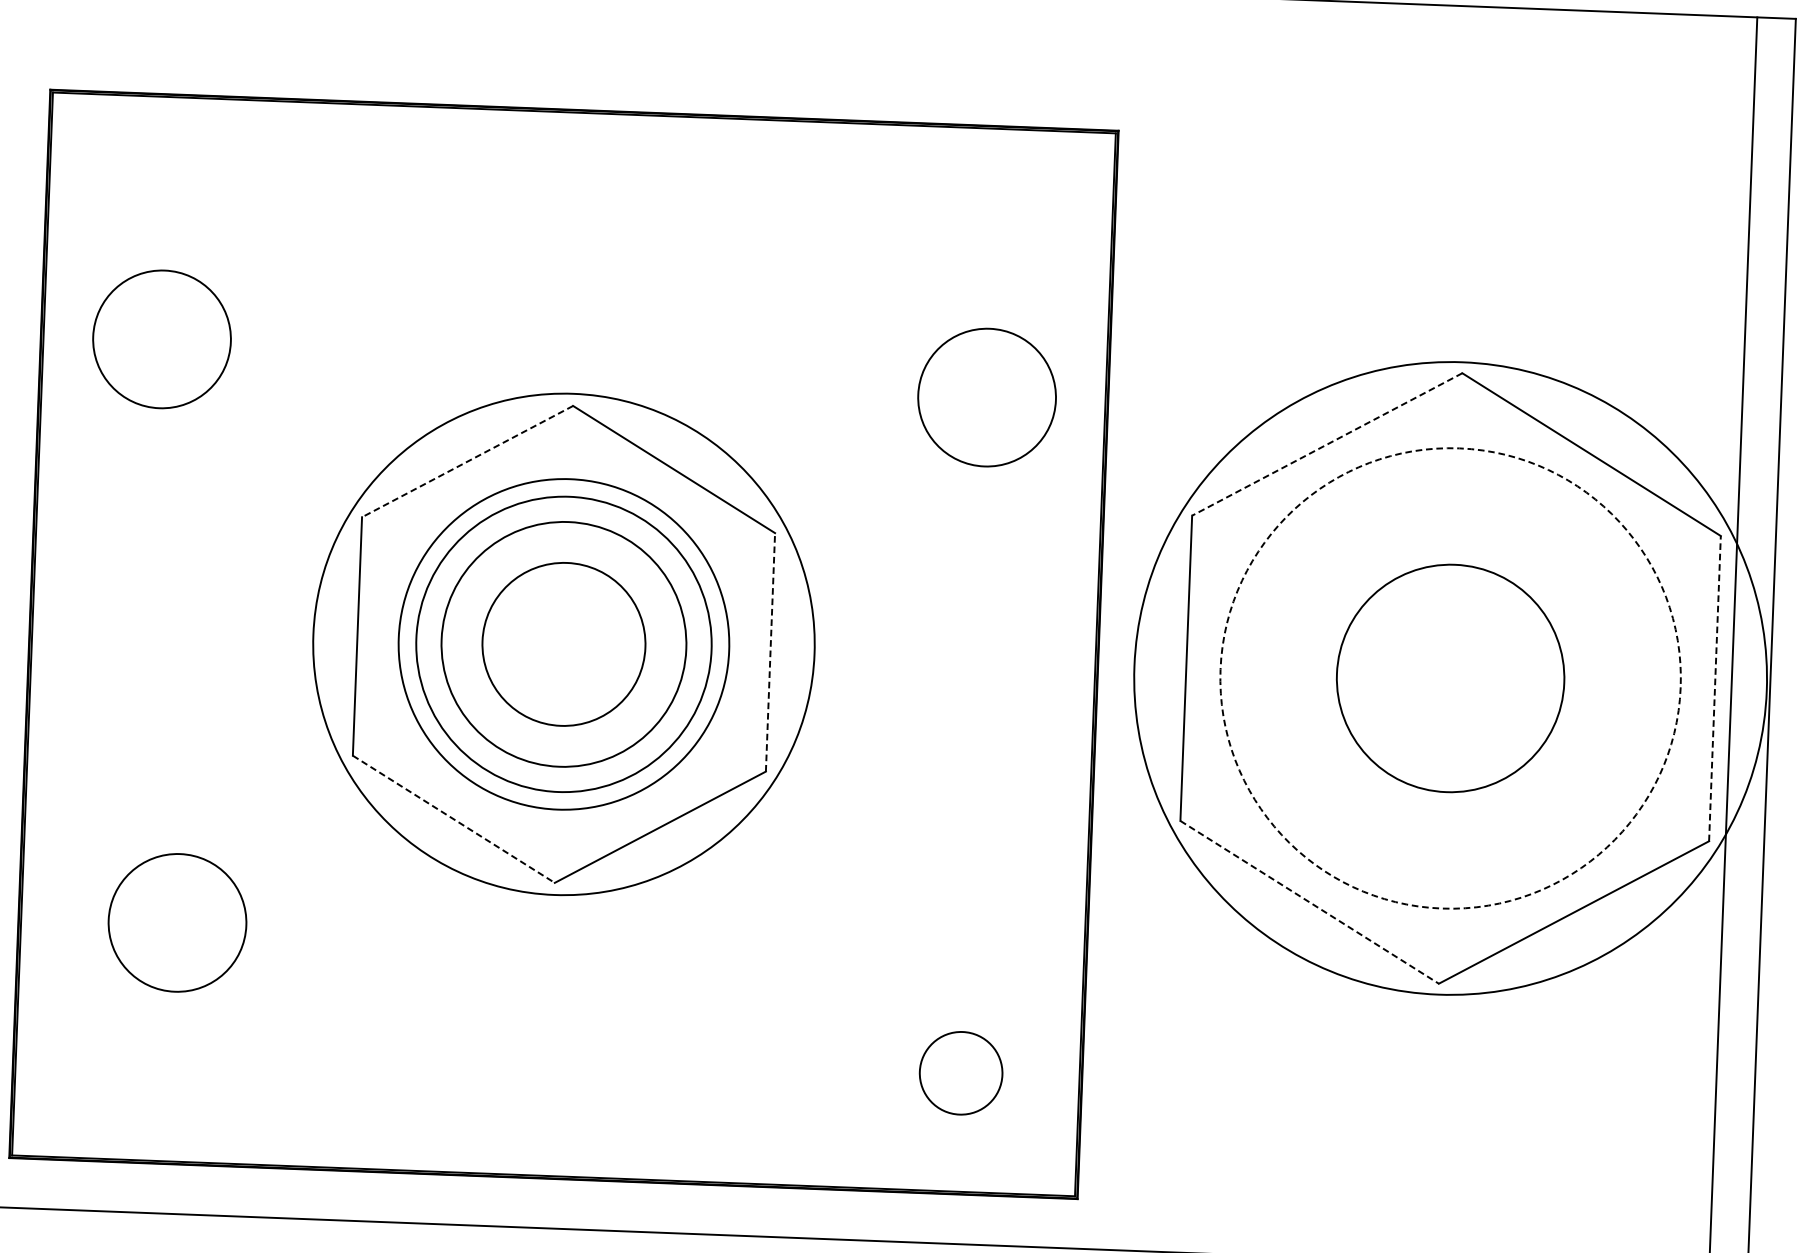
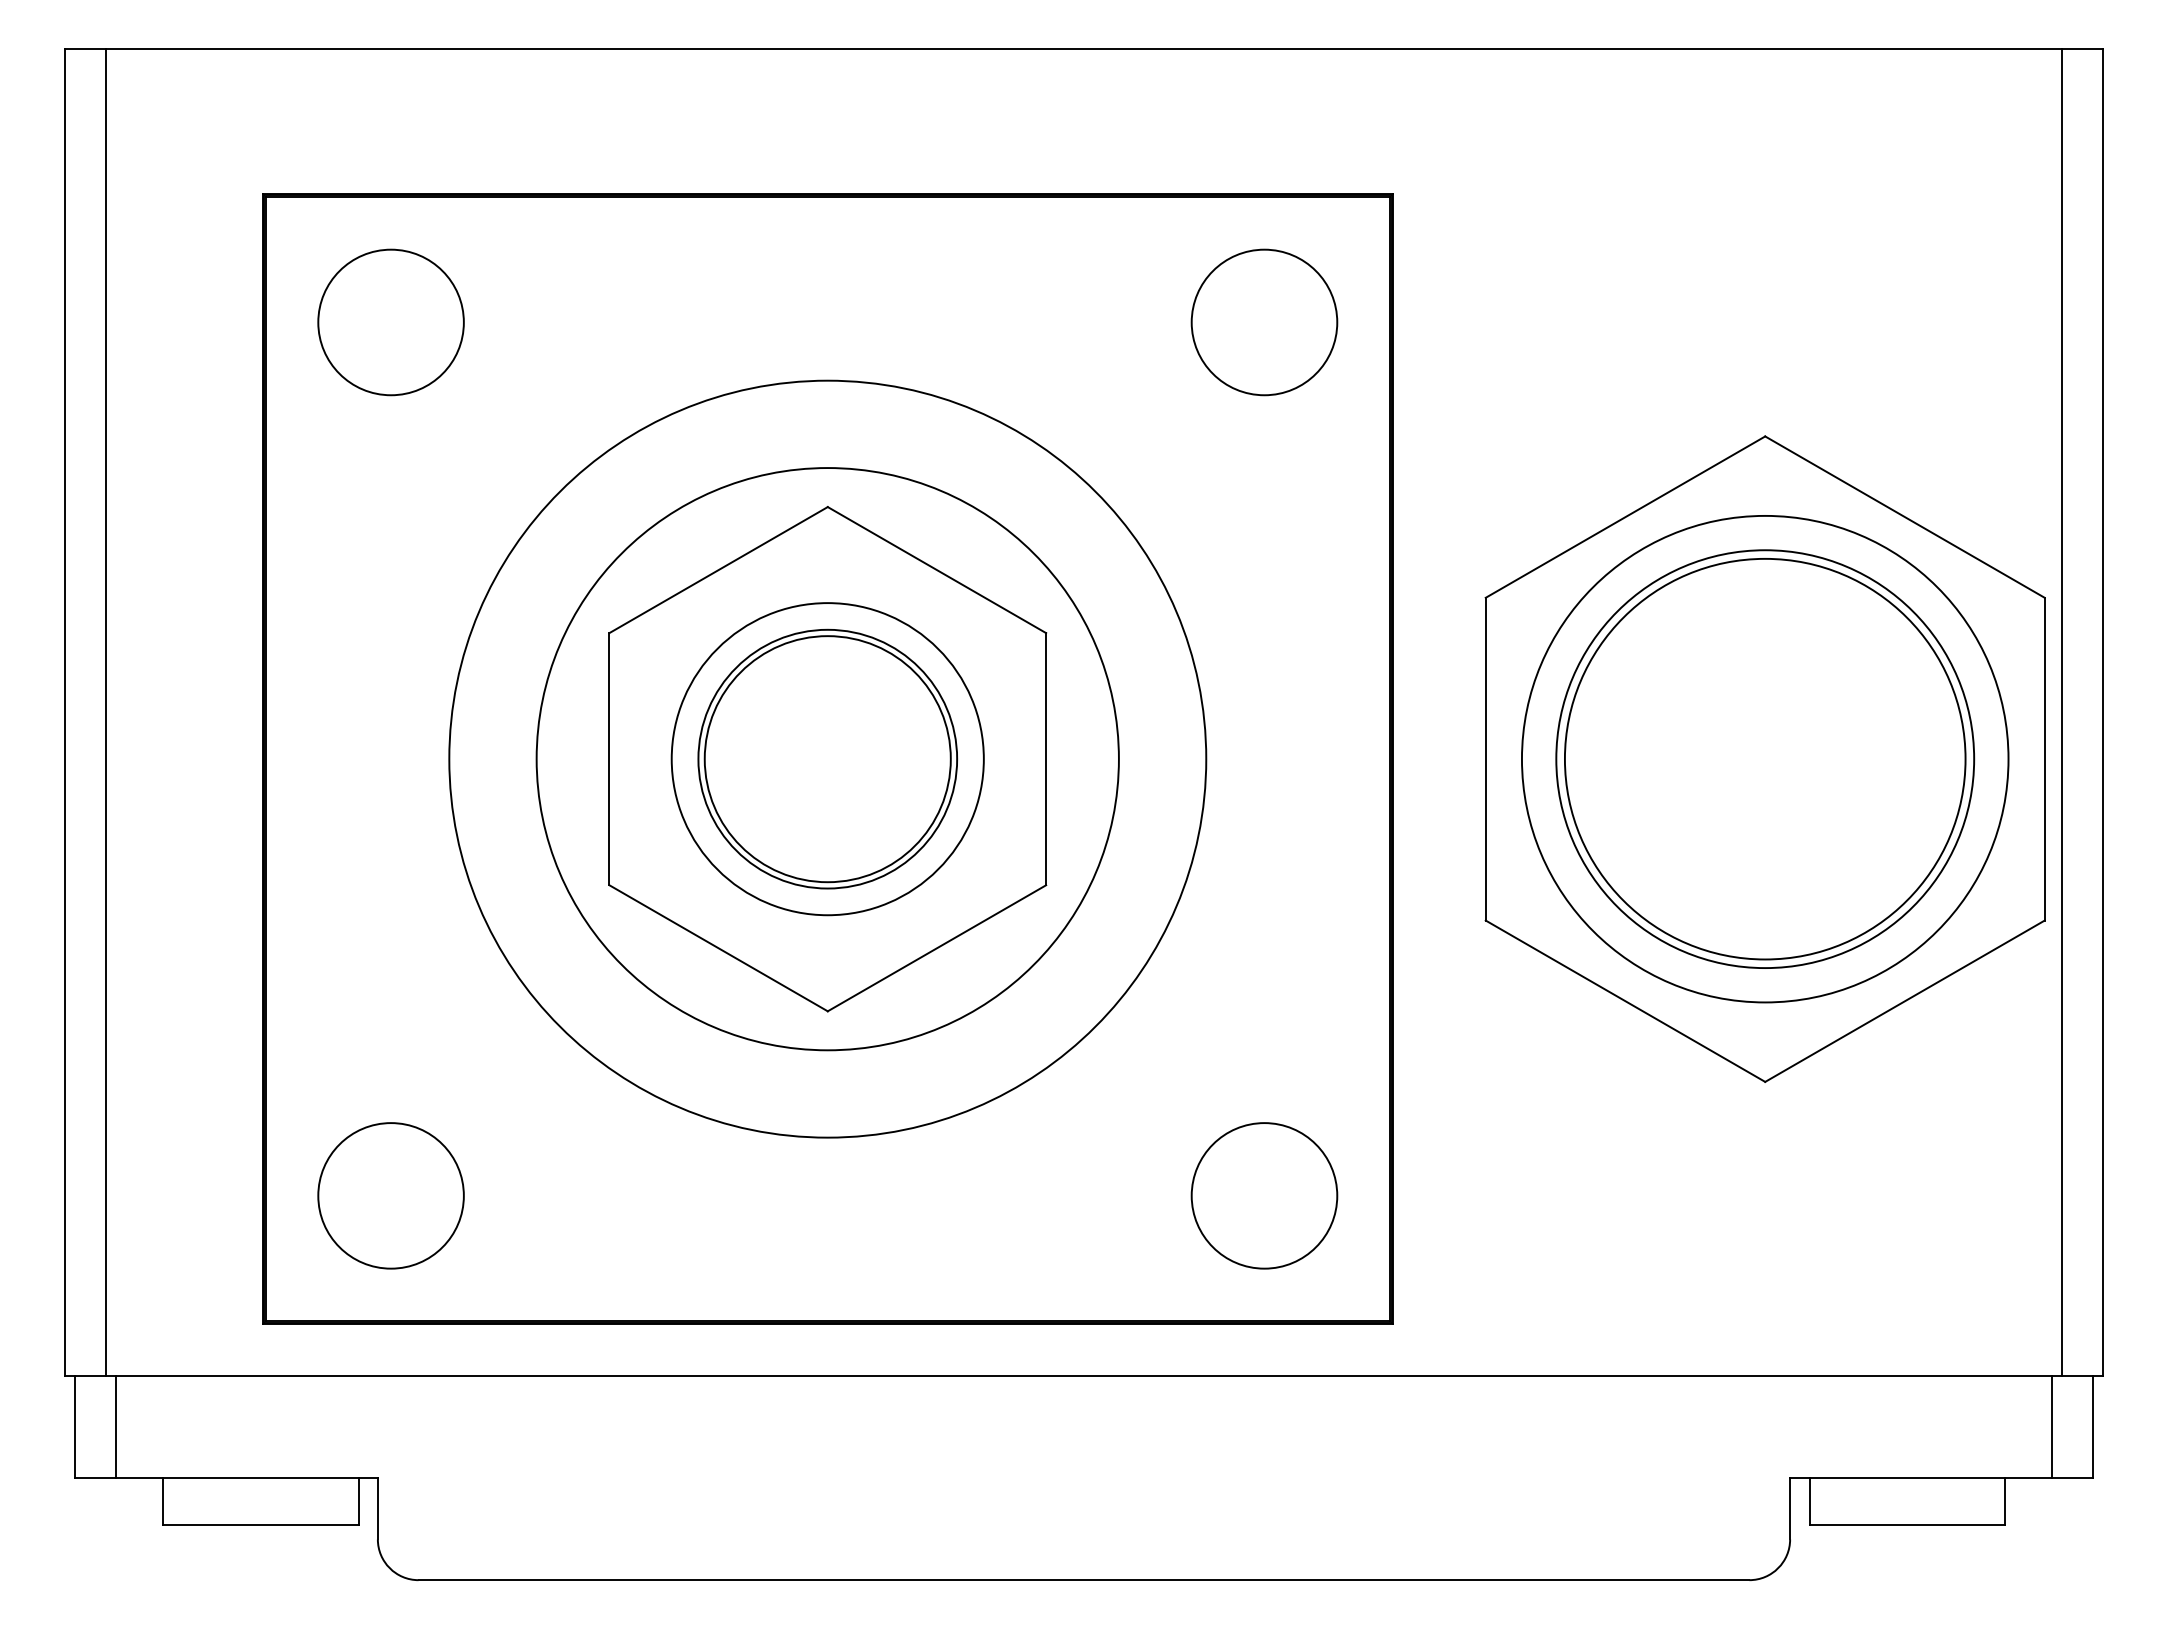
circle: (161, 339) -> (390, 322), moved
circle: (987, 397) -> (1264, 322), moved
line: (1327, 444) -> (1625, 517), dashed -> solid
line: (467, 461) -> (718, 570), dashed -> solid
circle: (563, 643) -> (827, 758), size x1.43
circle: (563, 644) -> (827, 759), size x1.43
circle: (563, 644) -> (827, 759), size x1.67
line: (770, 651) -> (1046, 758), dashed -> solid
circle: (1449, 677) -> (1764, 758), dashed -> solid
circle: (1449, 677) -> (1764, 758), size x1.67
circle: (1450, 678) -> (1765, 759), size x0.62
line: (1714, 687) -> (2044, 758), dashed -> solid
line: (454, 819) -> (719, 948), dashed -> solid
line: (1309, 902) -> (1625, 1001), dashed -> solid
circle: (176, 922) -> (390, 1195), moved
circle: (961, 1072) -> (1264, 1195), size x1.67

